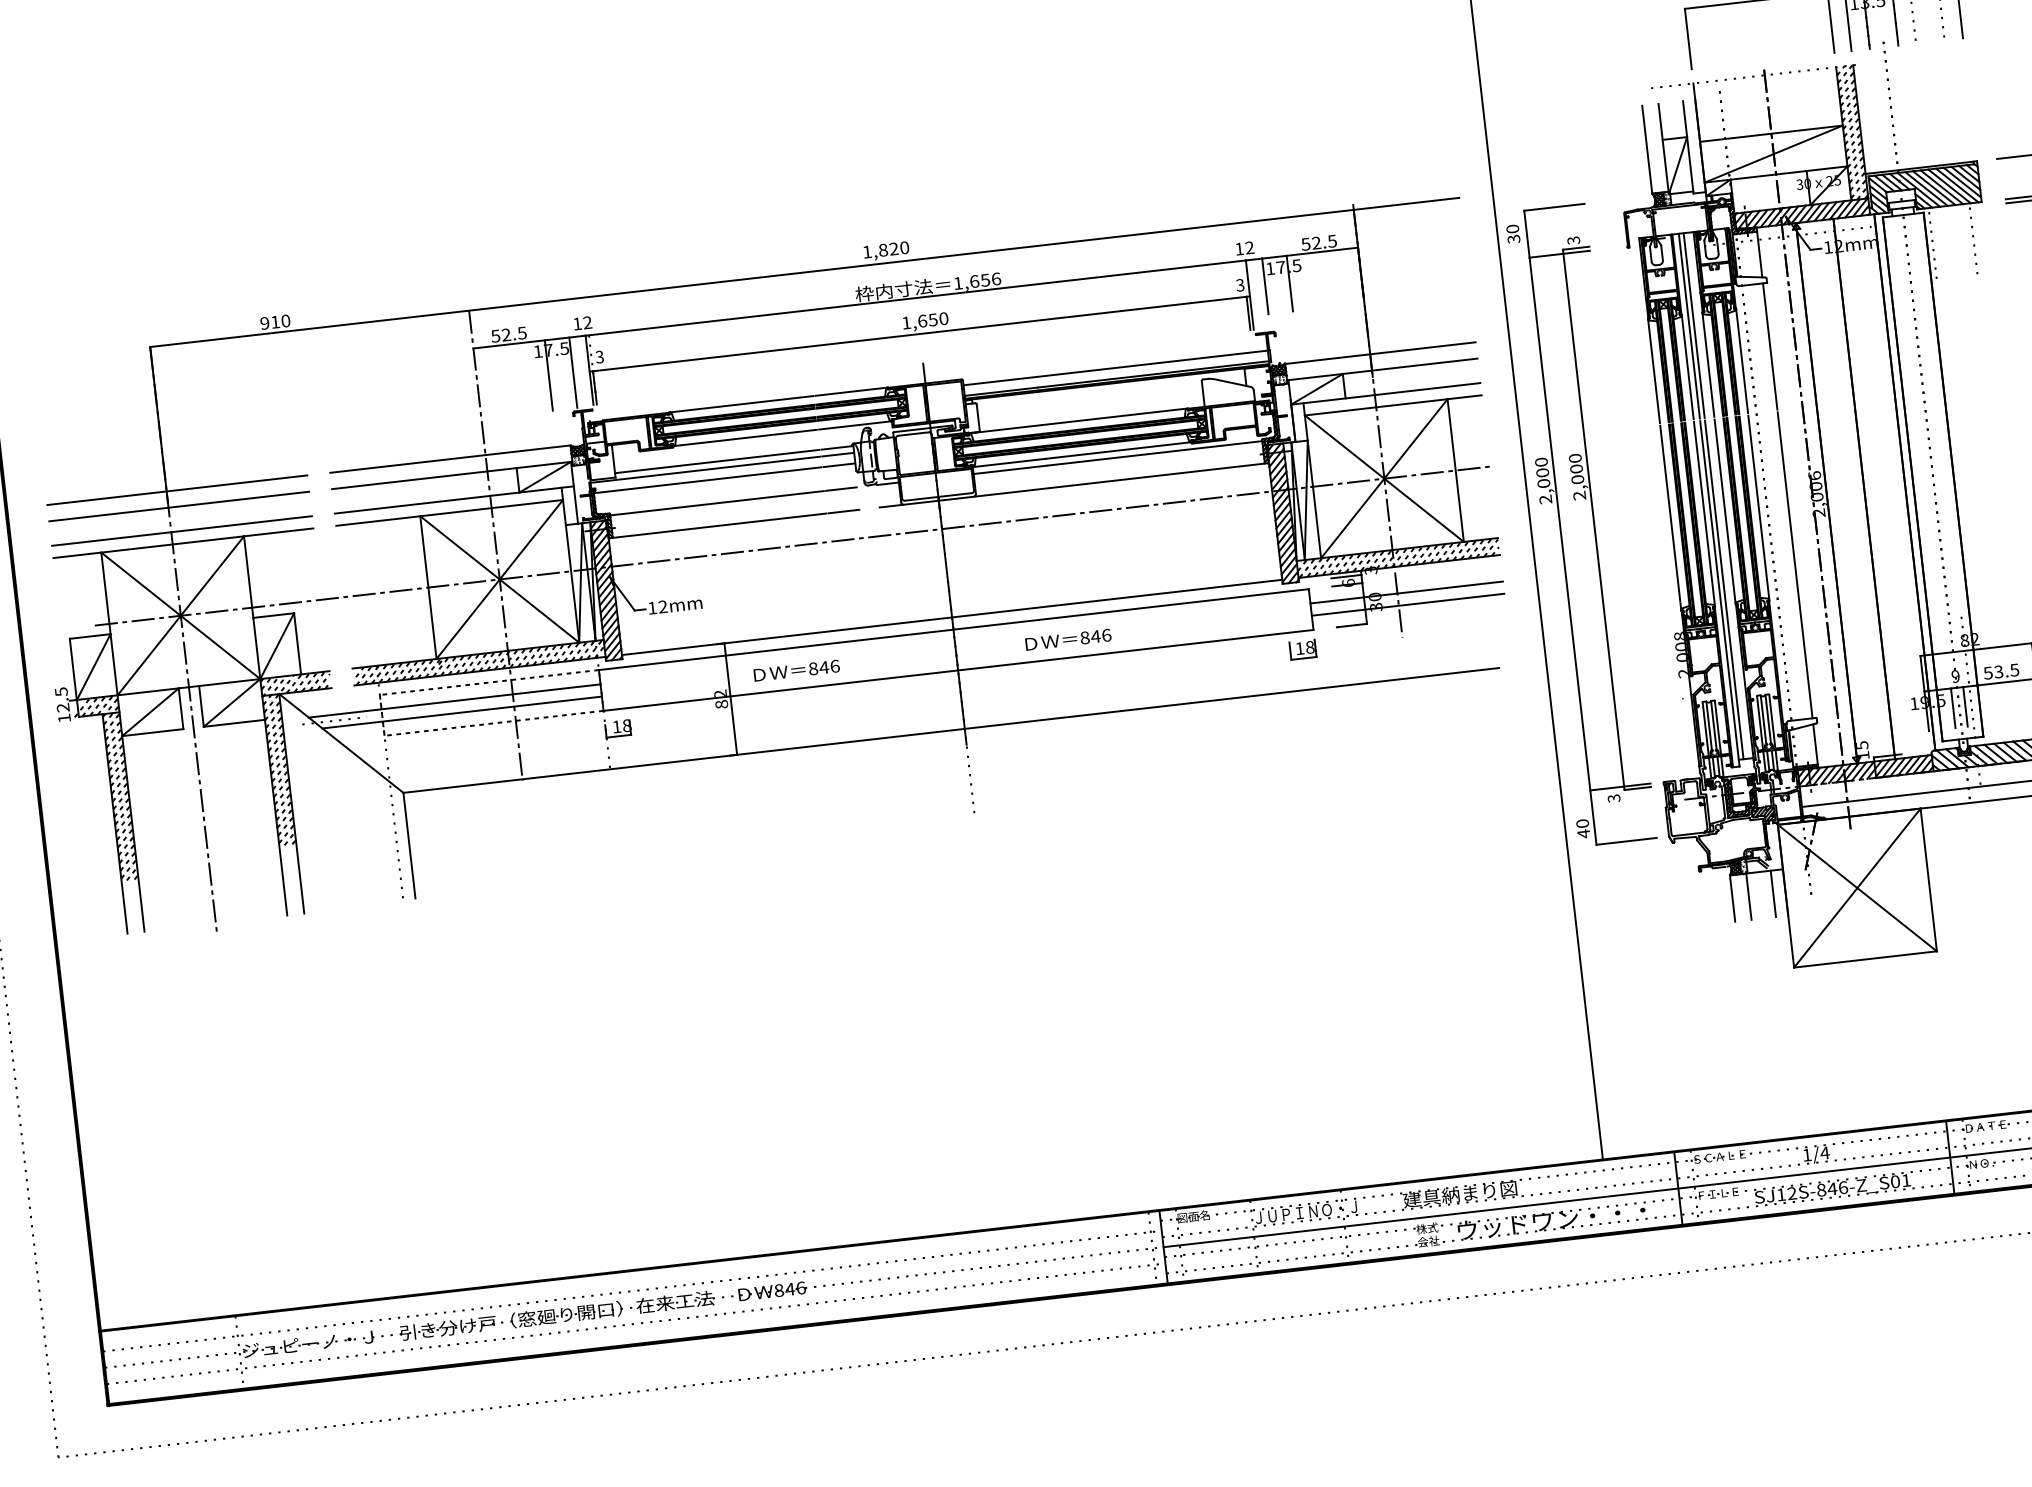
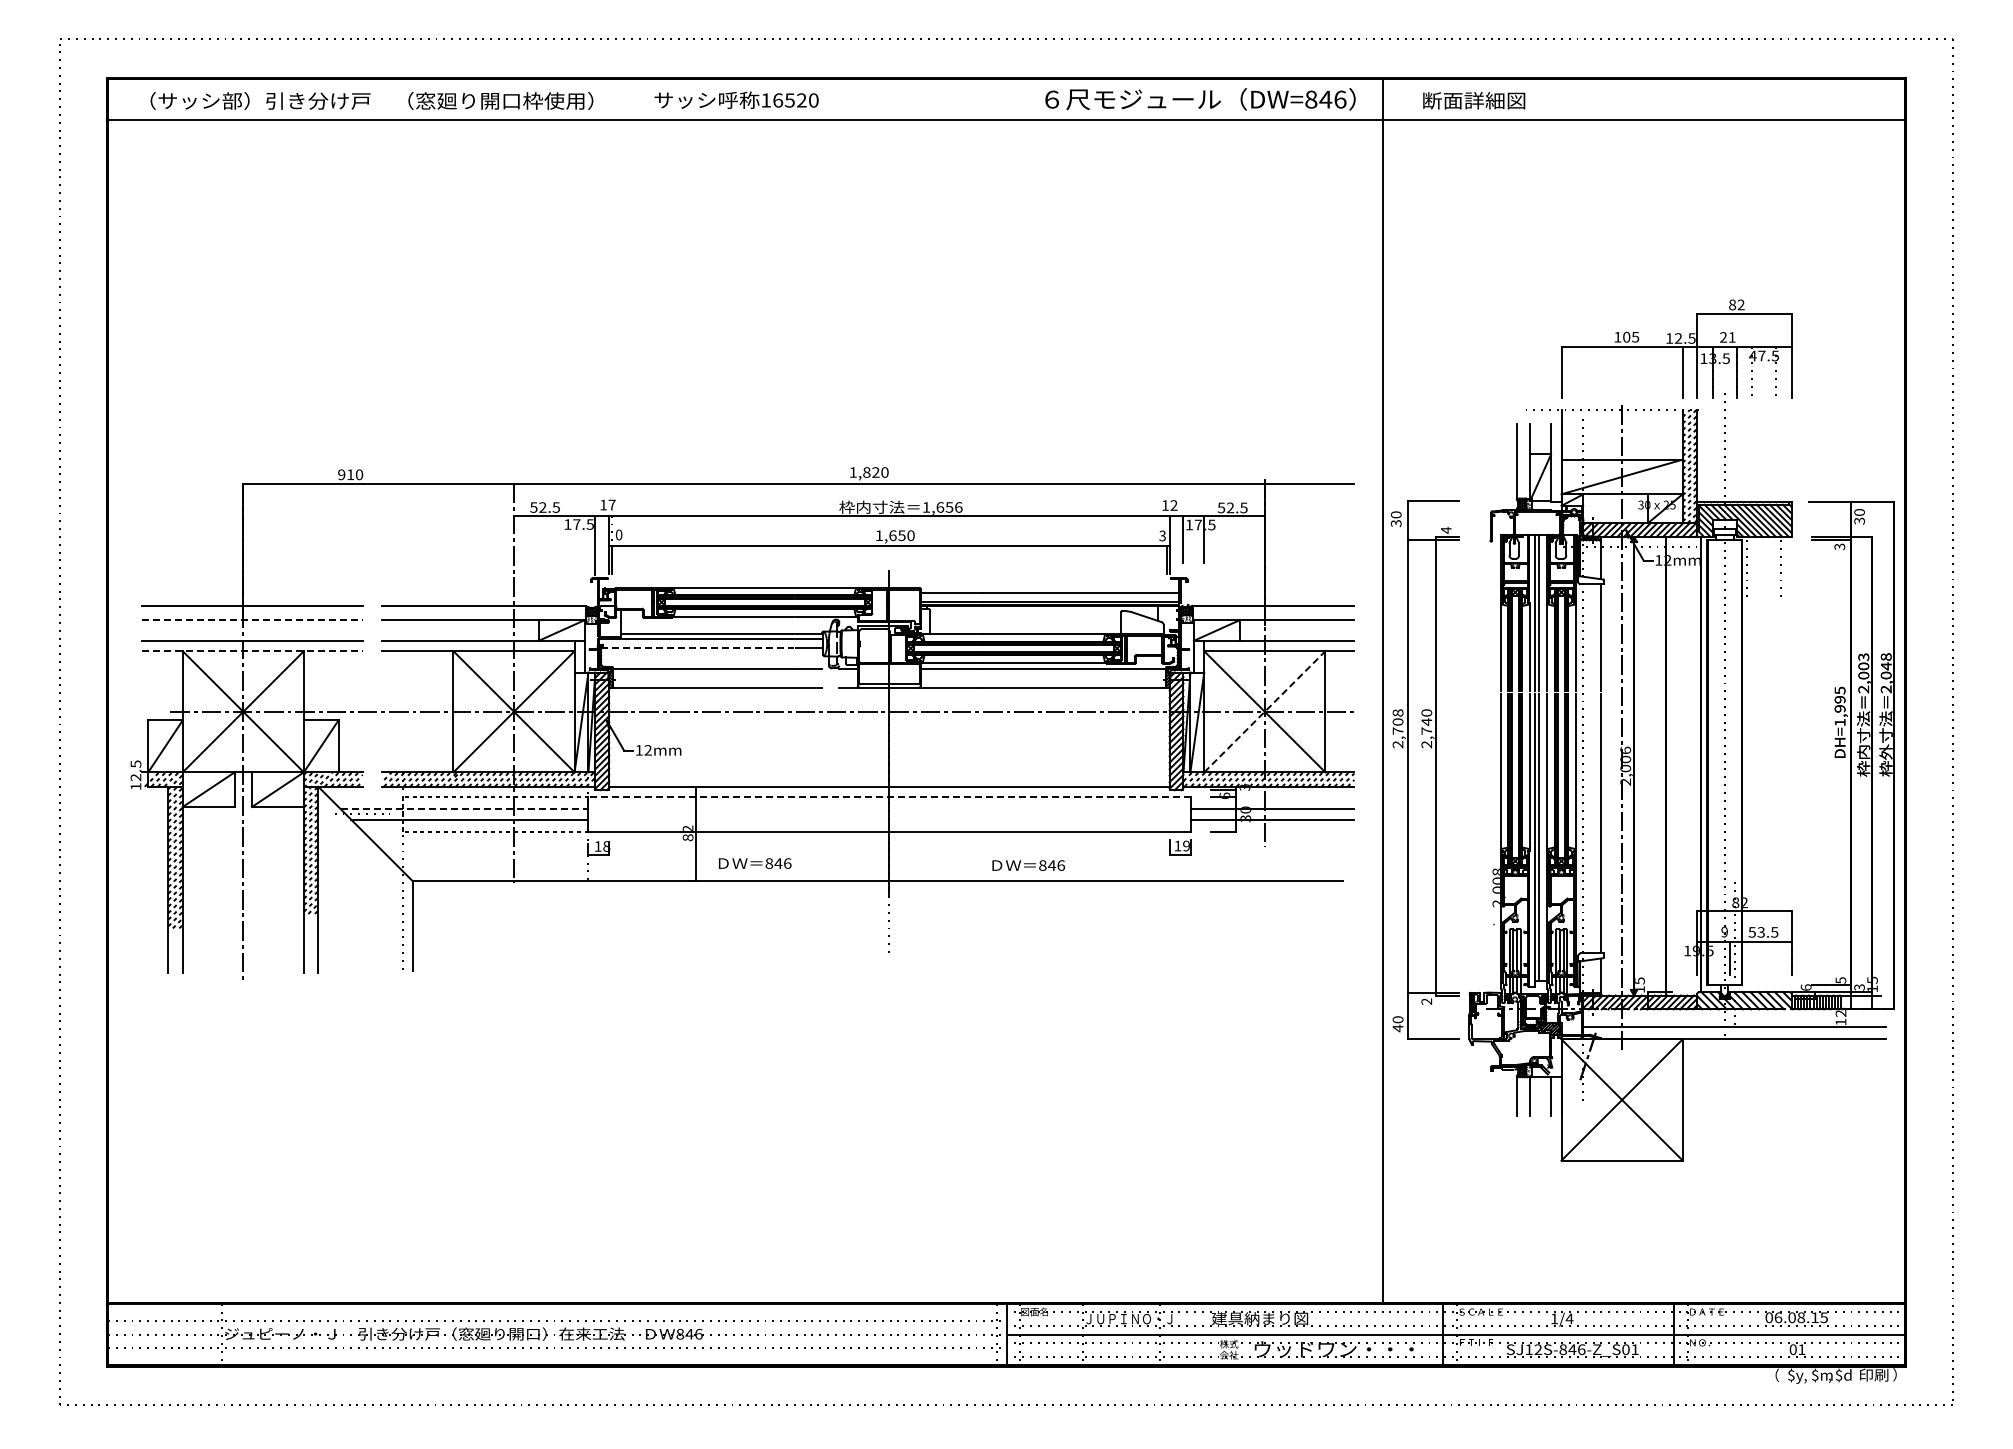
text: (1572, 239) -> (1445, 529), 3 -> 4
text: (586, 322) -> (611, 504), 12 -> 17
text: (599, 356) -> (618, 534), 3 -> 0
line: (548, 375) -> (574, 545), removed
text: (1541, 472) -> (1397, 721), 2,000 -> 2,708
text: (1576, 474) -> (1426, 726), 2,000 -> 2,740
line: (1383, 478) -> (1264, 711), solid -> dashed
line: (708, 480) -> (698, 648), solid -> dashed
line: (179, 507) -> (252, 620), solid -> dashed
line: (183, 543) -> (252, 651), solid -> dashed
line: (953, 630) -> (889, 797), solid -> dashed
text: (1068, 639) -> (1028, 865), moved
text: (1310, 646) -> (1186, 845), 18 -> 19
text: (797, 670) -> (755, 863), moved
line: (454, 701) -> (464, 809), solid -> dashed
line: (1953, 708) -> (1719, 958), removed
text: (1614, 798) -> (1427, 1001), 3 -> 2

